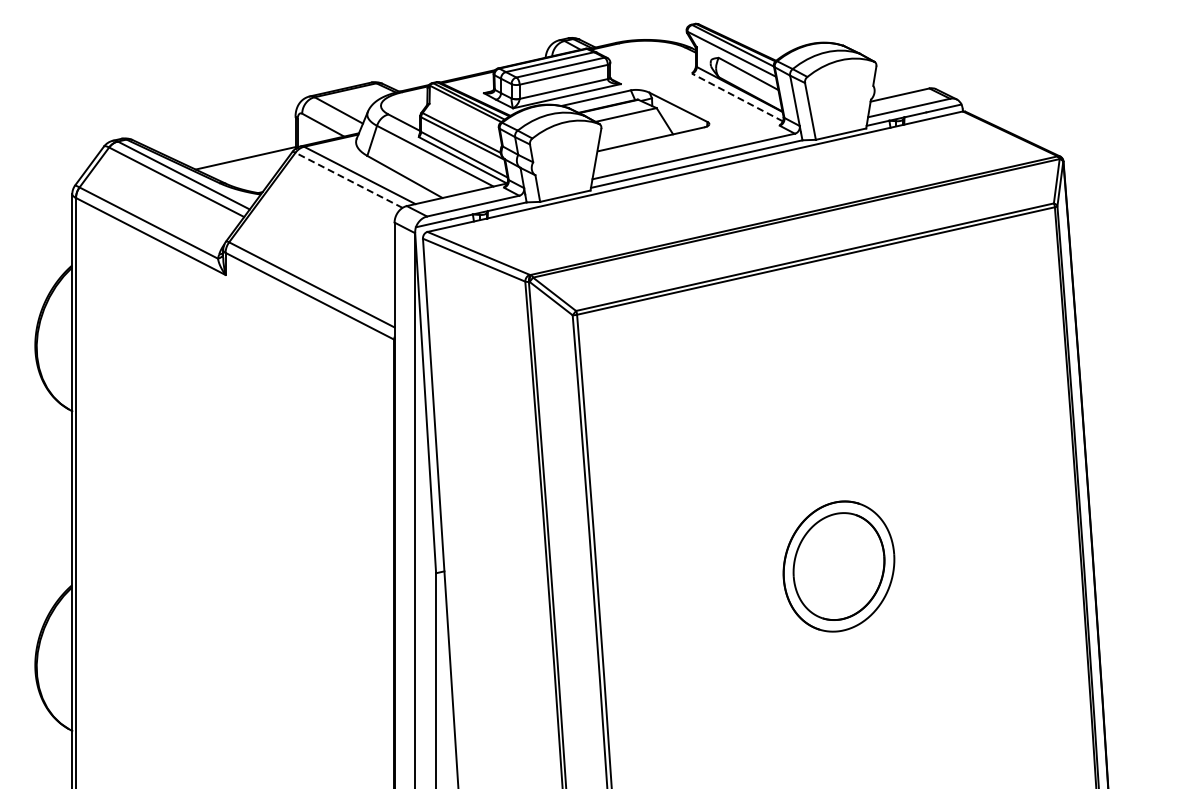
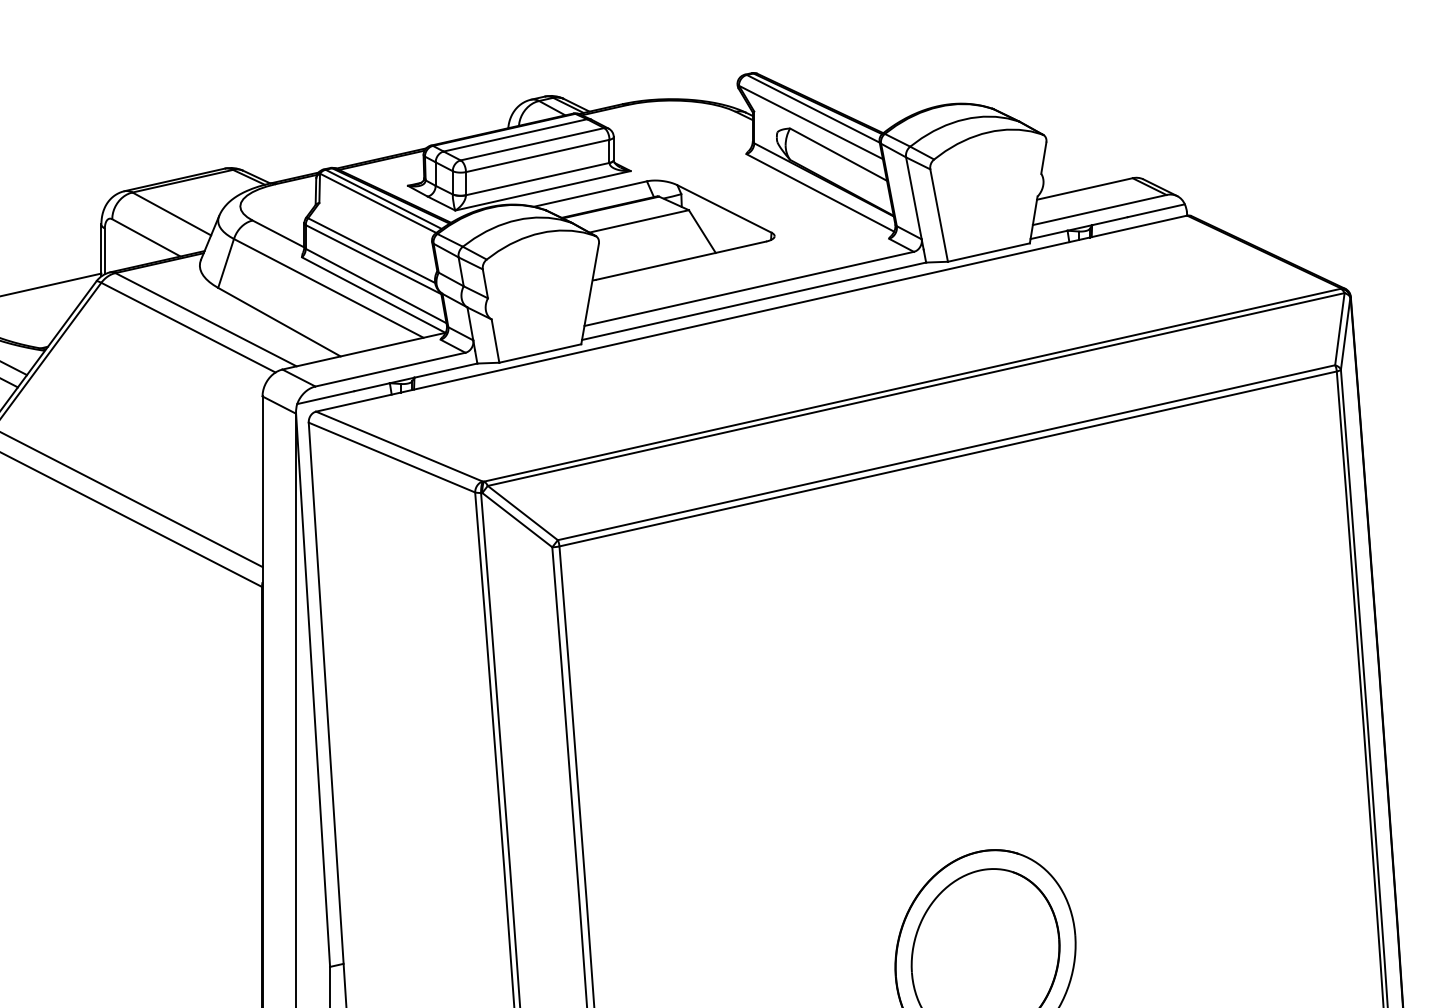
line: (736, 97) -> (818, 192), dashed -> solid
line: (348, 180) -> (187, 327), dashed -> solid

